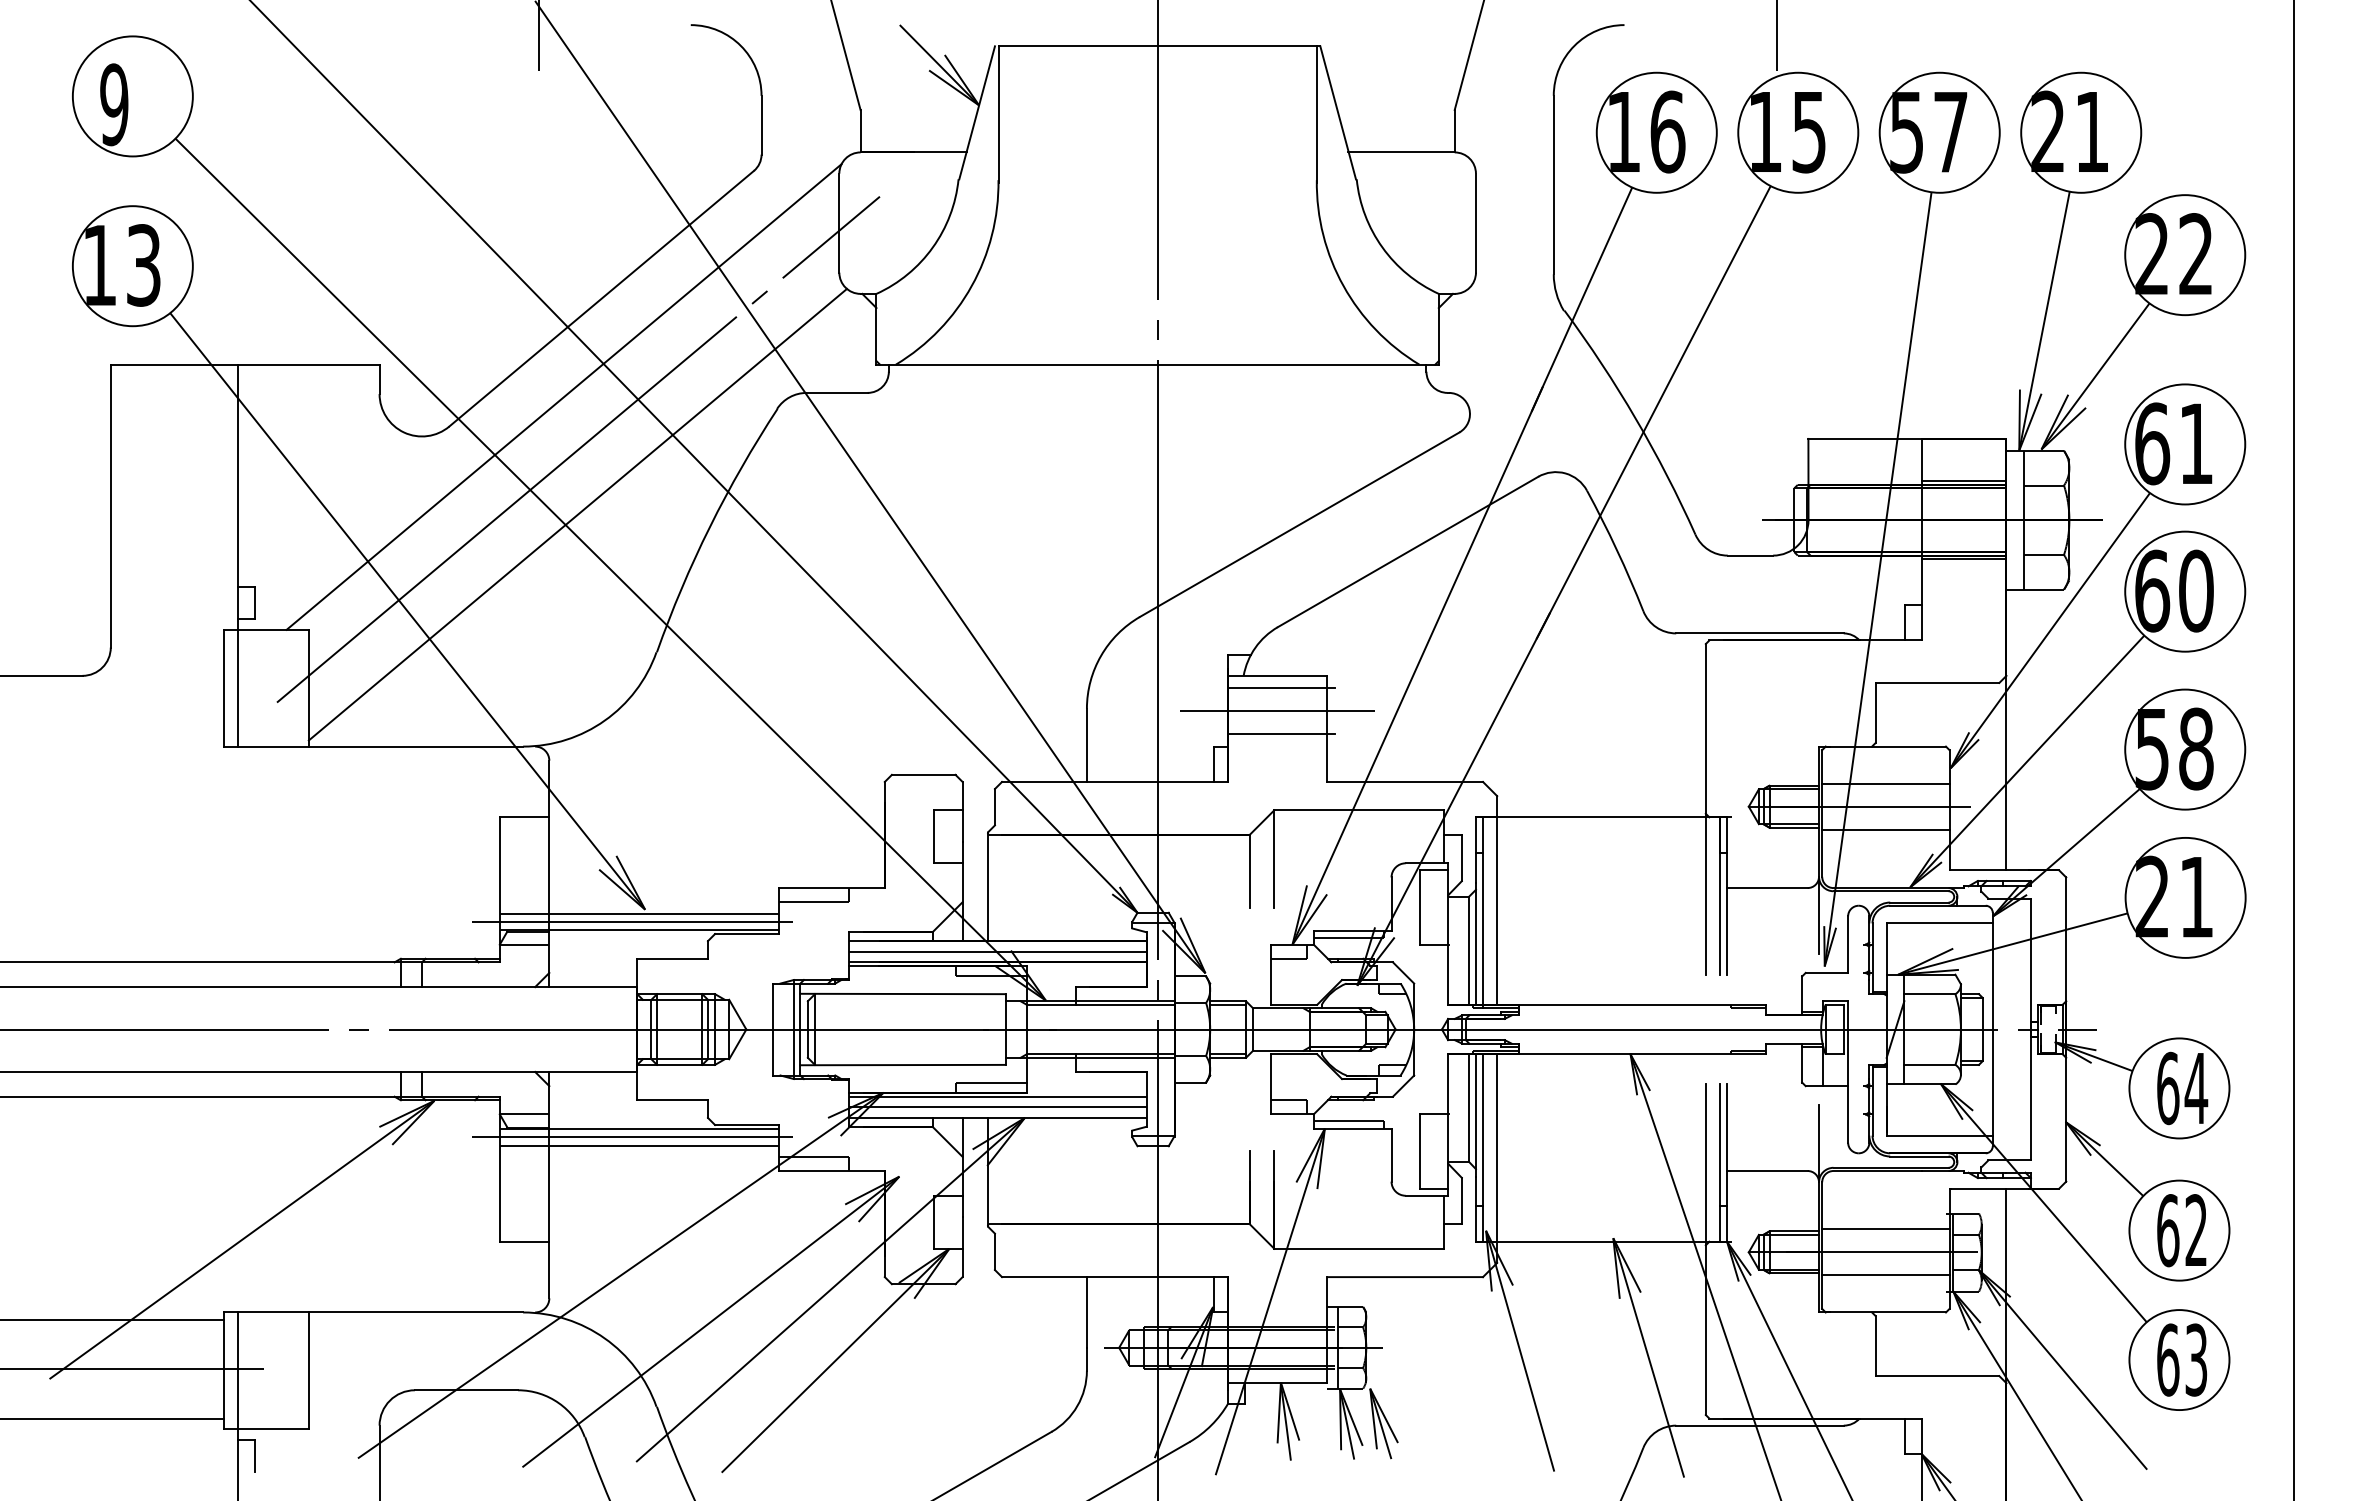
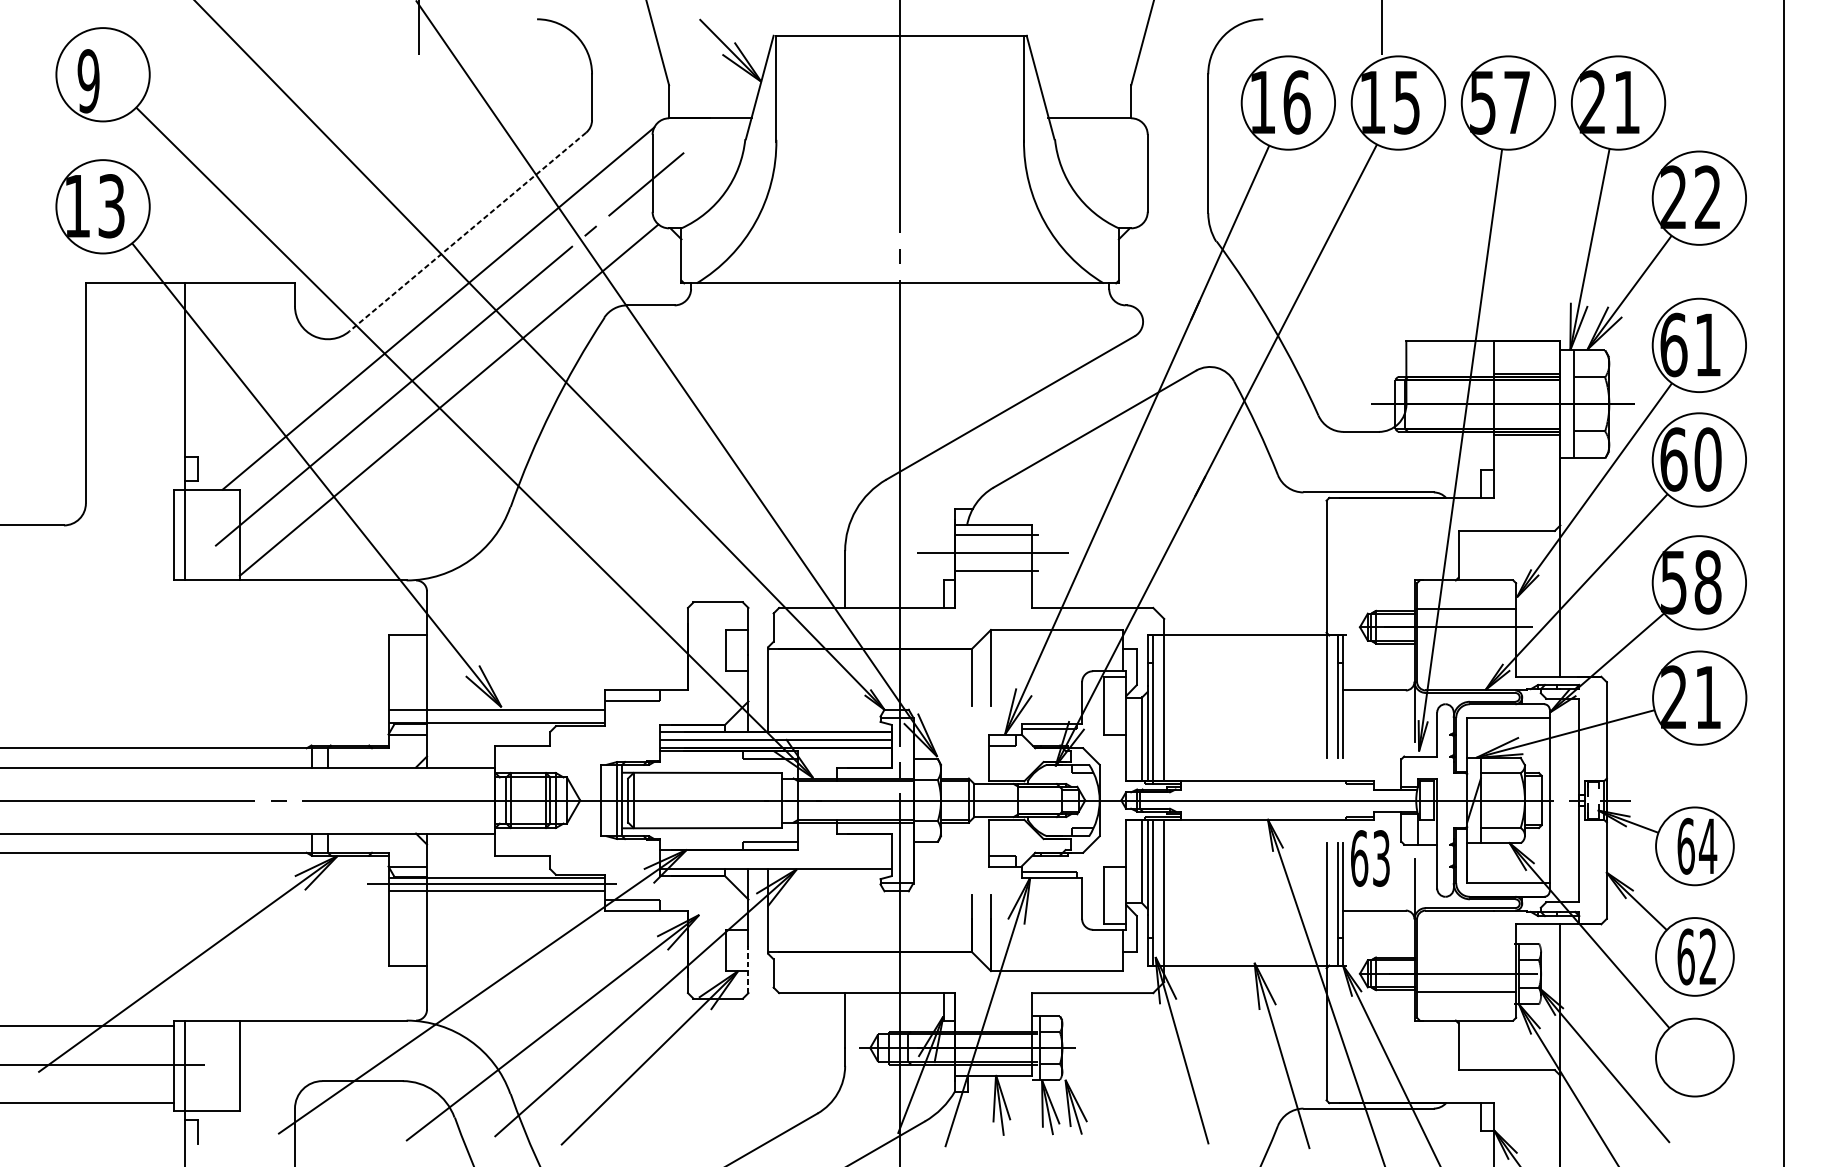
line: (601, 298) -> (467, 231), solid -> dashed
line: (1885, 829) -> (1466, 644), removed
line: (632, 921) -> (491, 716), removed
line: (997, 1096) -> (775, 852), removed
line: (997, 1107) -> (775, 861), removed
line: (1885, 1229) -> (1466, 956), removed
line: (962, 1246) -> (748, 969), solid -> dashed
text: (2182, 1359) -> (1370, 858), moved

